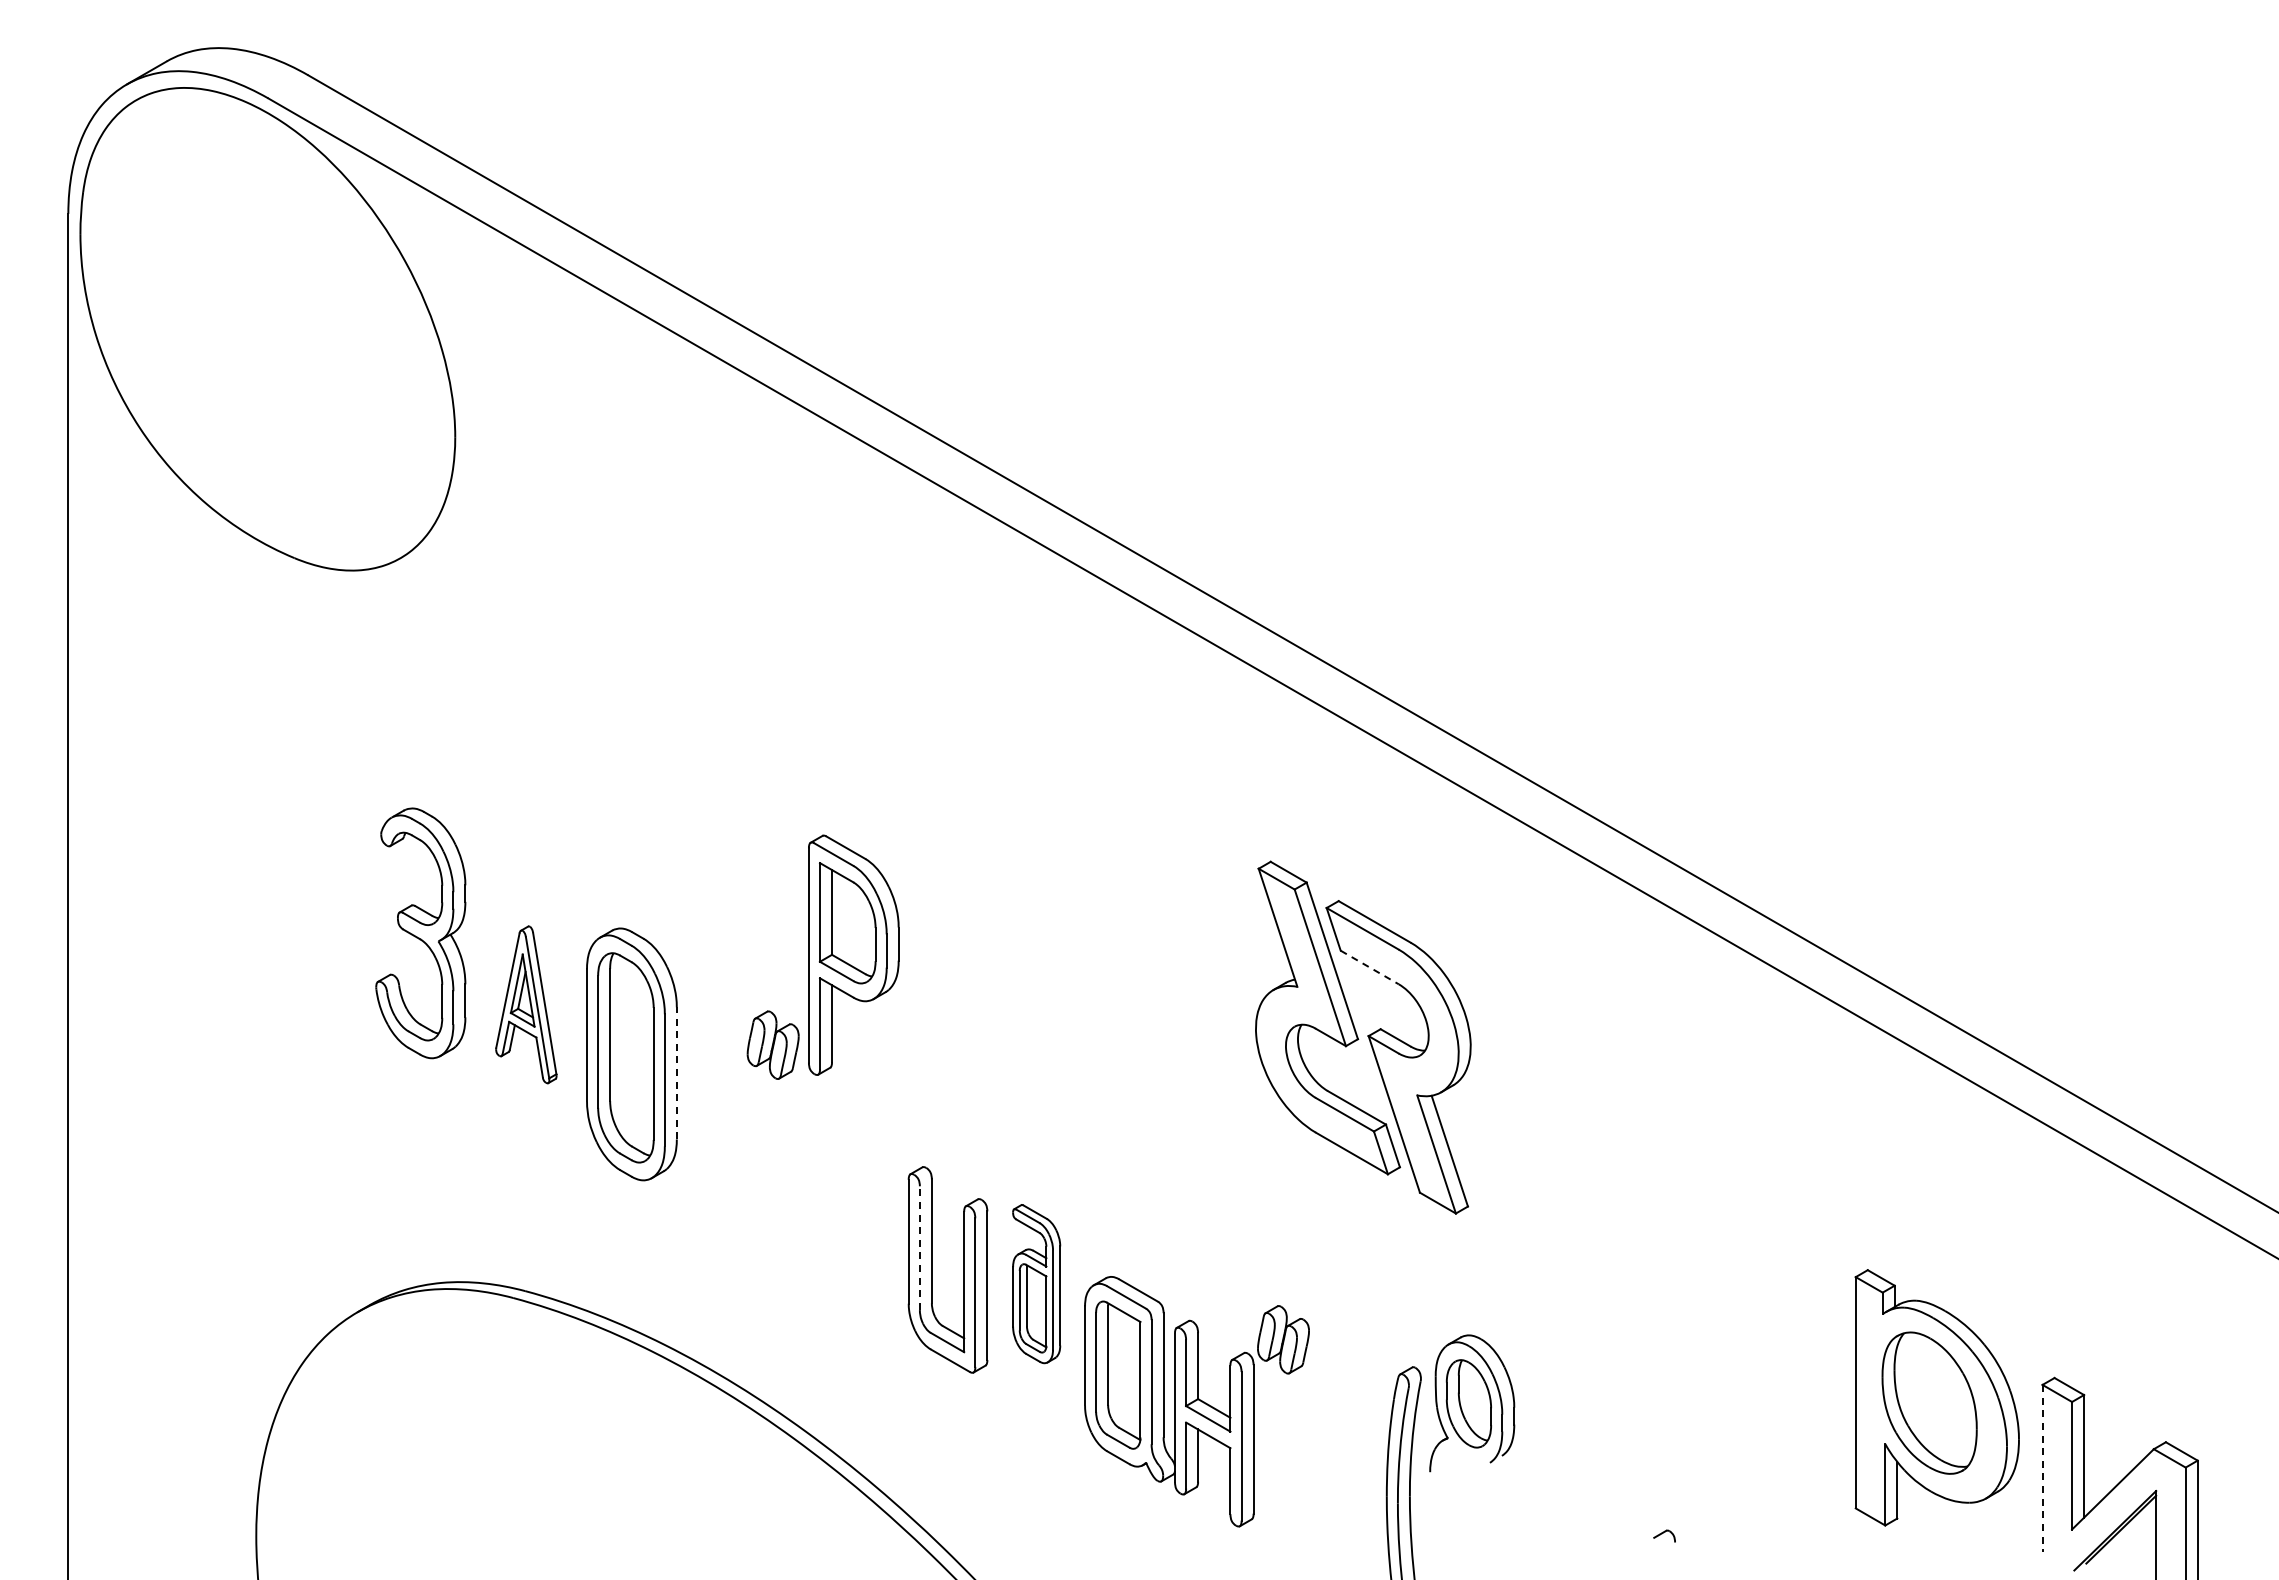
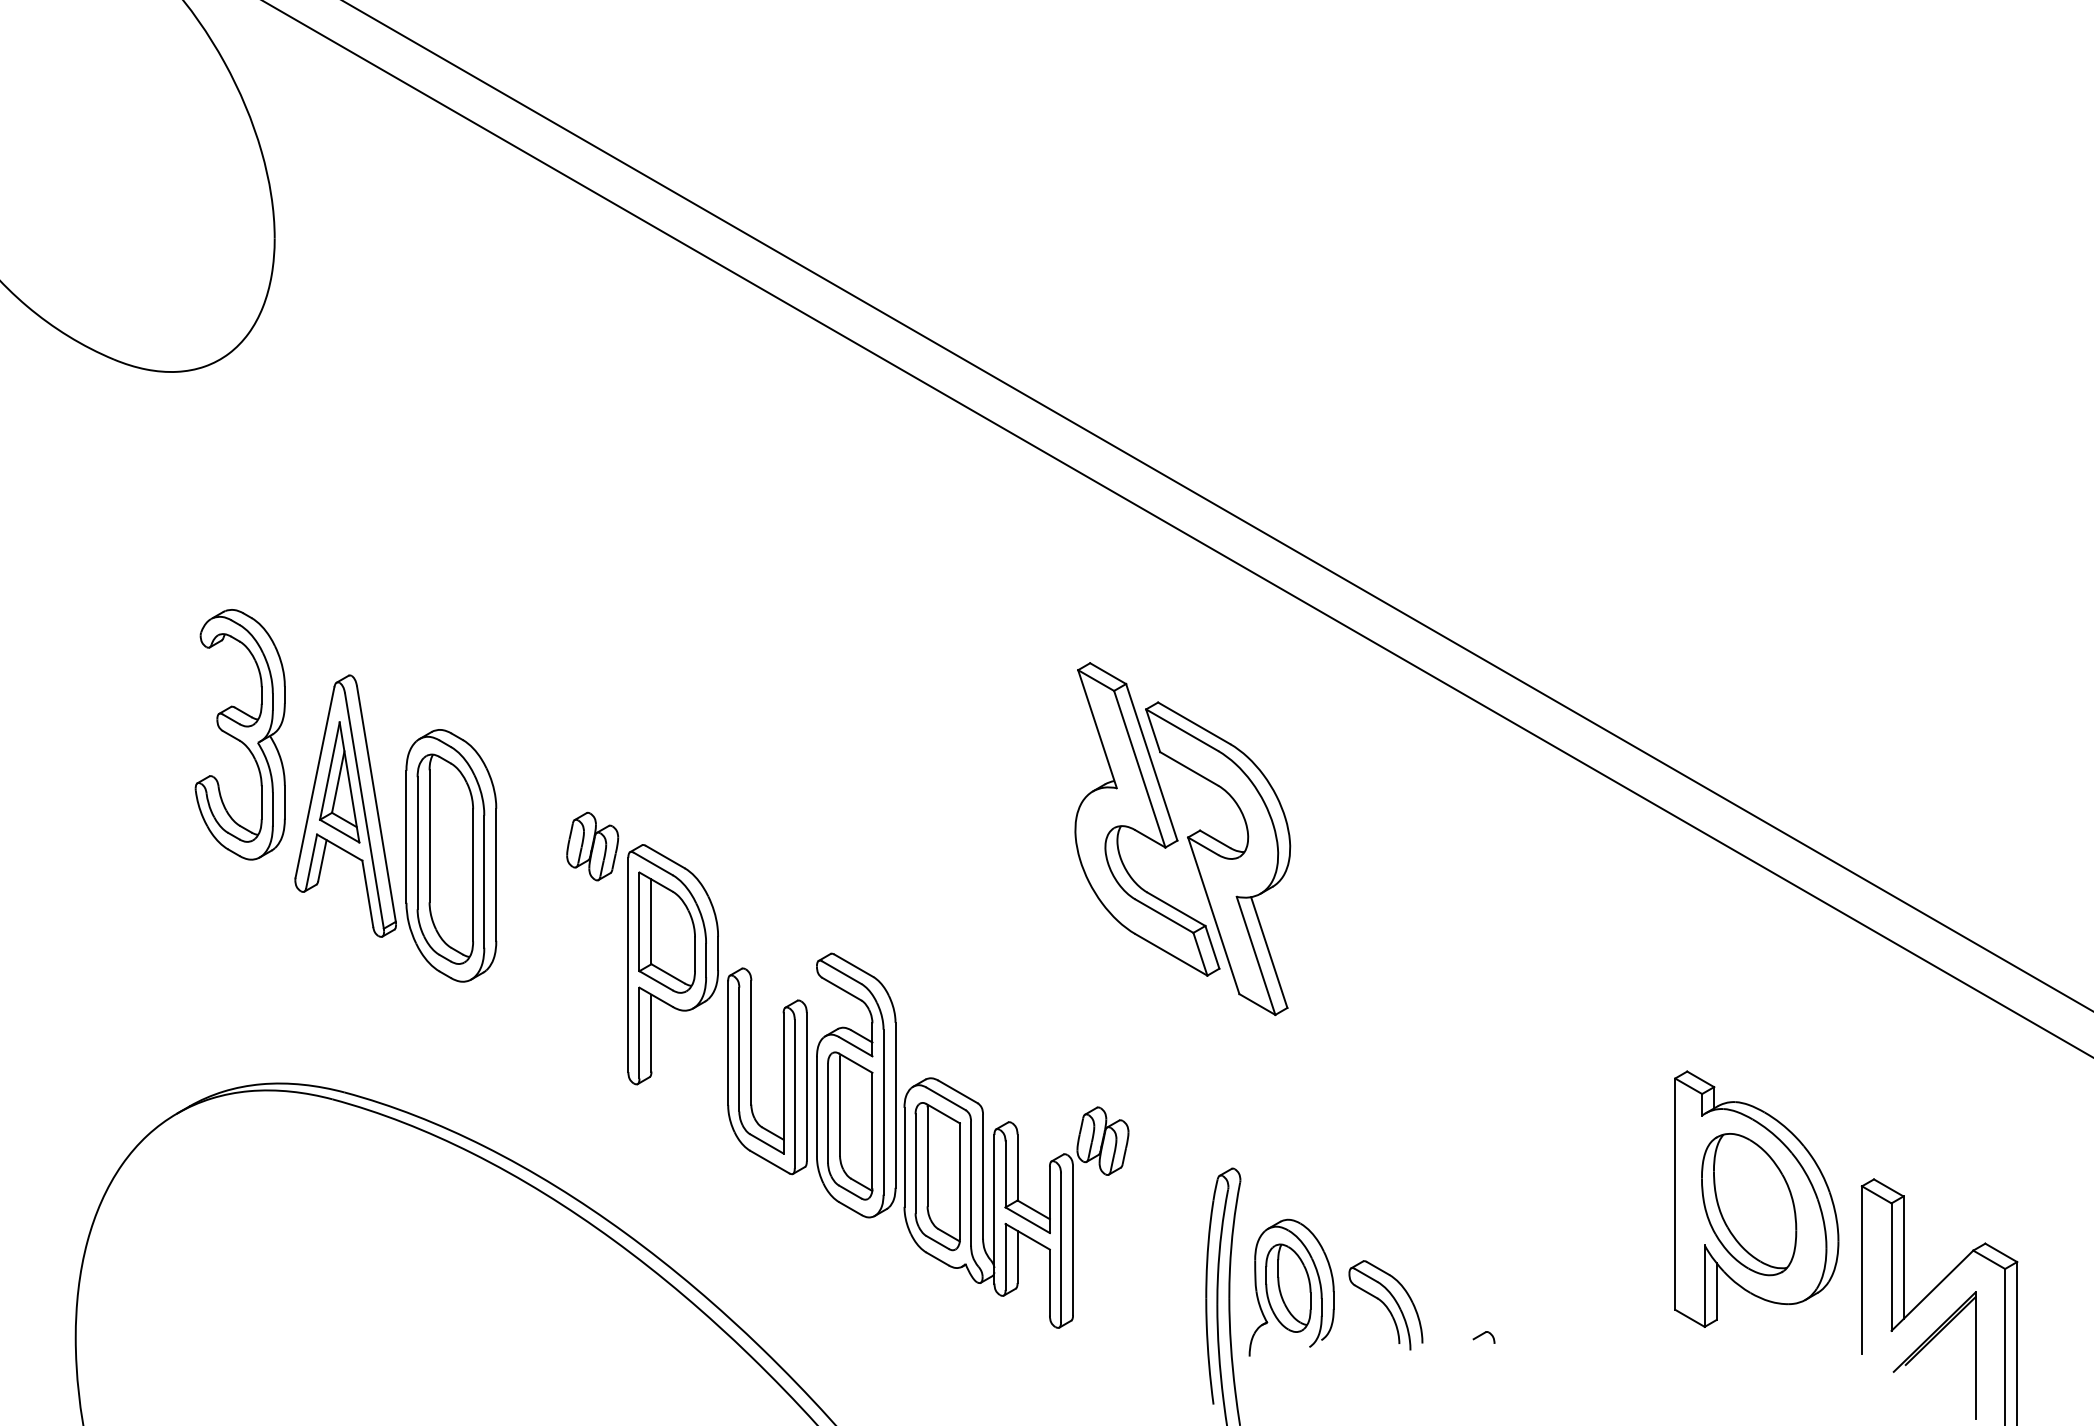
part: (853, 954) -> (672, 963), moved
line: (1369, 967) -> (1188, 768), dashed -> solid
part: (526, 1004) -> (345, 805), size x1.67
line: (676, 1072) -> (495, 873), dashed -> solid
line: (919, 1248) -> (738, 1049), dashed -> solid
part: (1036, 1283) -> (855, 1084), size x1.67
part: (1472, 1403) -> (1291, 1287), moved
line: (2042, 1468) -> (1861, 1269), dashed -> solid
part: (1566, 1503) -> (1385, 1304), added

